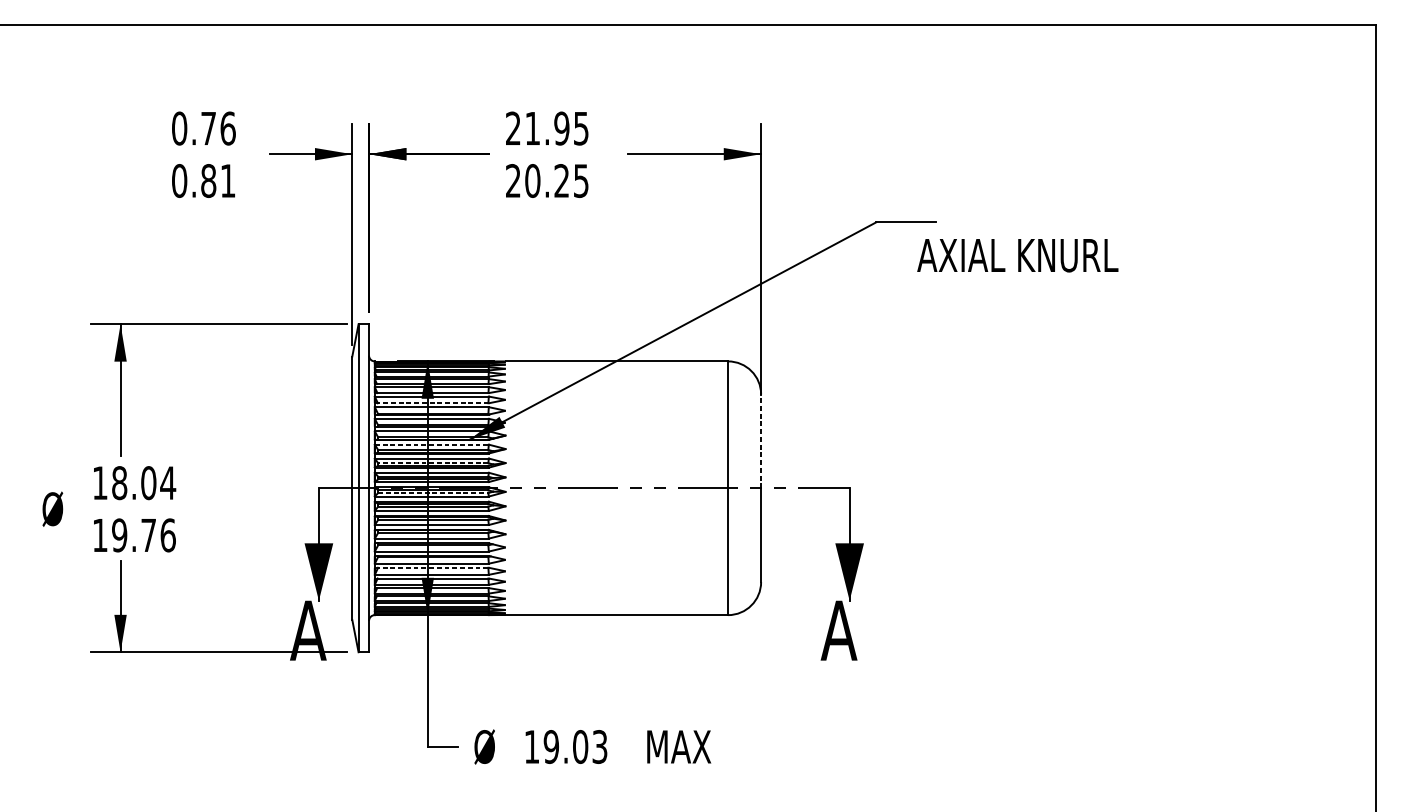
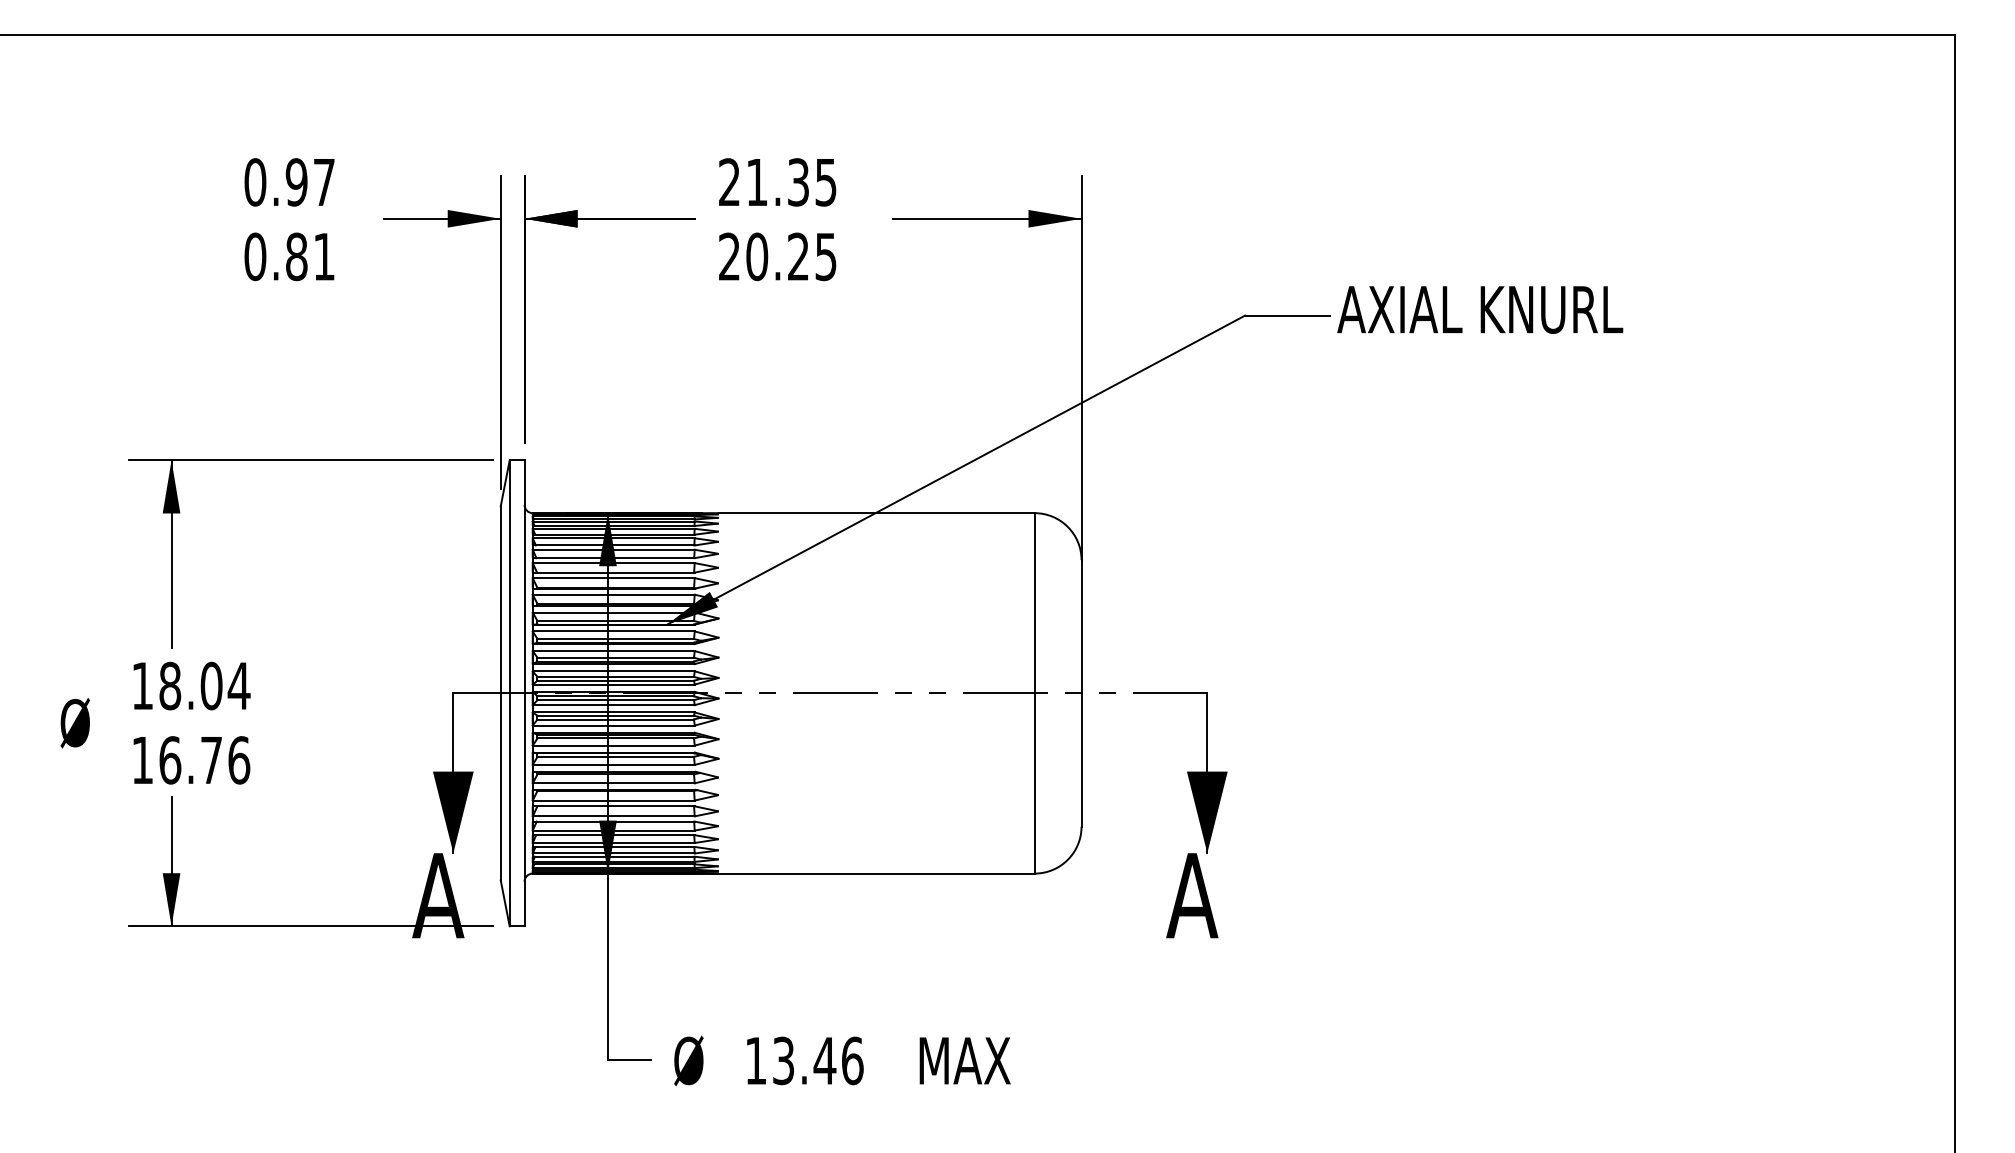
text: (218, 128) -> (310, 182), 0.76 -> 0.97
text: (561, 128) -> (798, 182), 21.95 -> 21.35
text: (1018, 255) -> (1480, 309), moved
line: (431, 403) -> (613, 572), dashed -> solid
line: (761, 441) -> (1081, 626), dashed -> solid
line: (431, 444) -> (613, 631), dashed -> solid
line: (433, 463) -> (615, 657), dashed -> solid
line: (433, 493) -> (616, 700), dashed -> solid
text: (119, 535) -> (170, 760), 19.76 -> 16.76
line: (431, 567) -> (613, 806), dashed -> solid
text: (575, 746) -> (817, 1060), 19.03 -> 13.46

